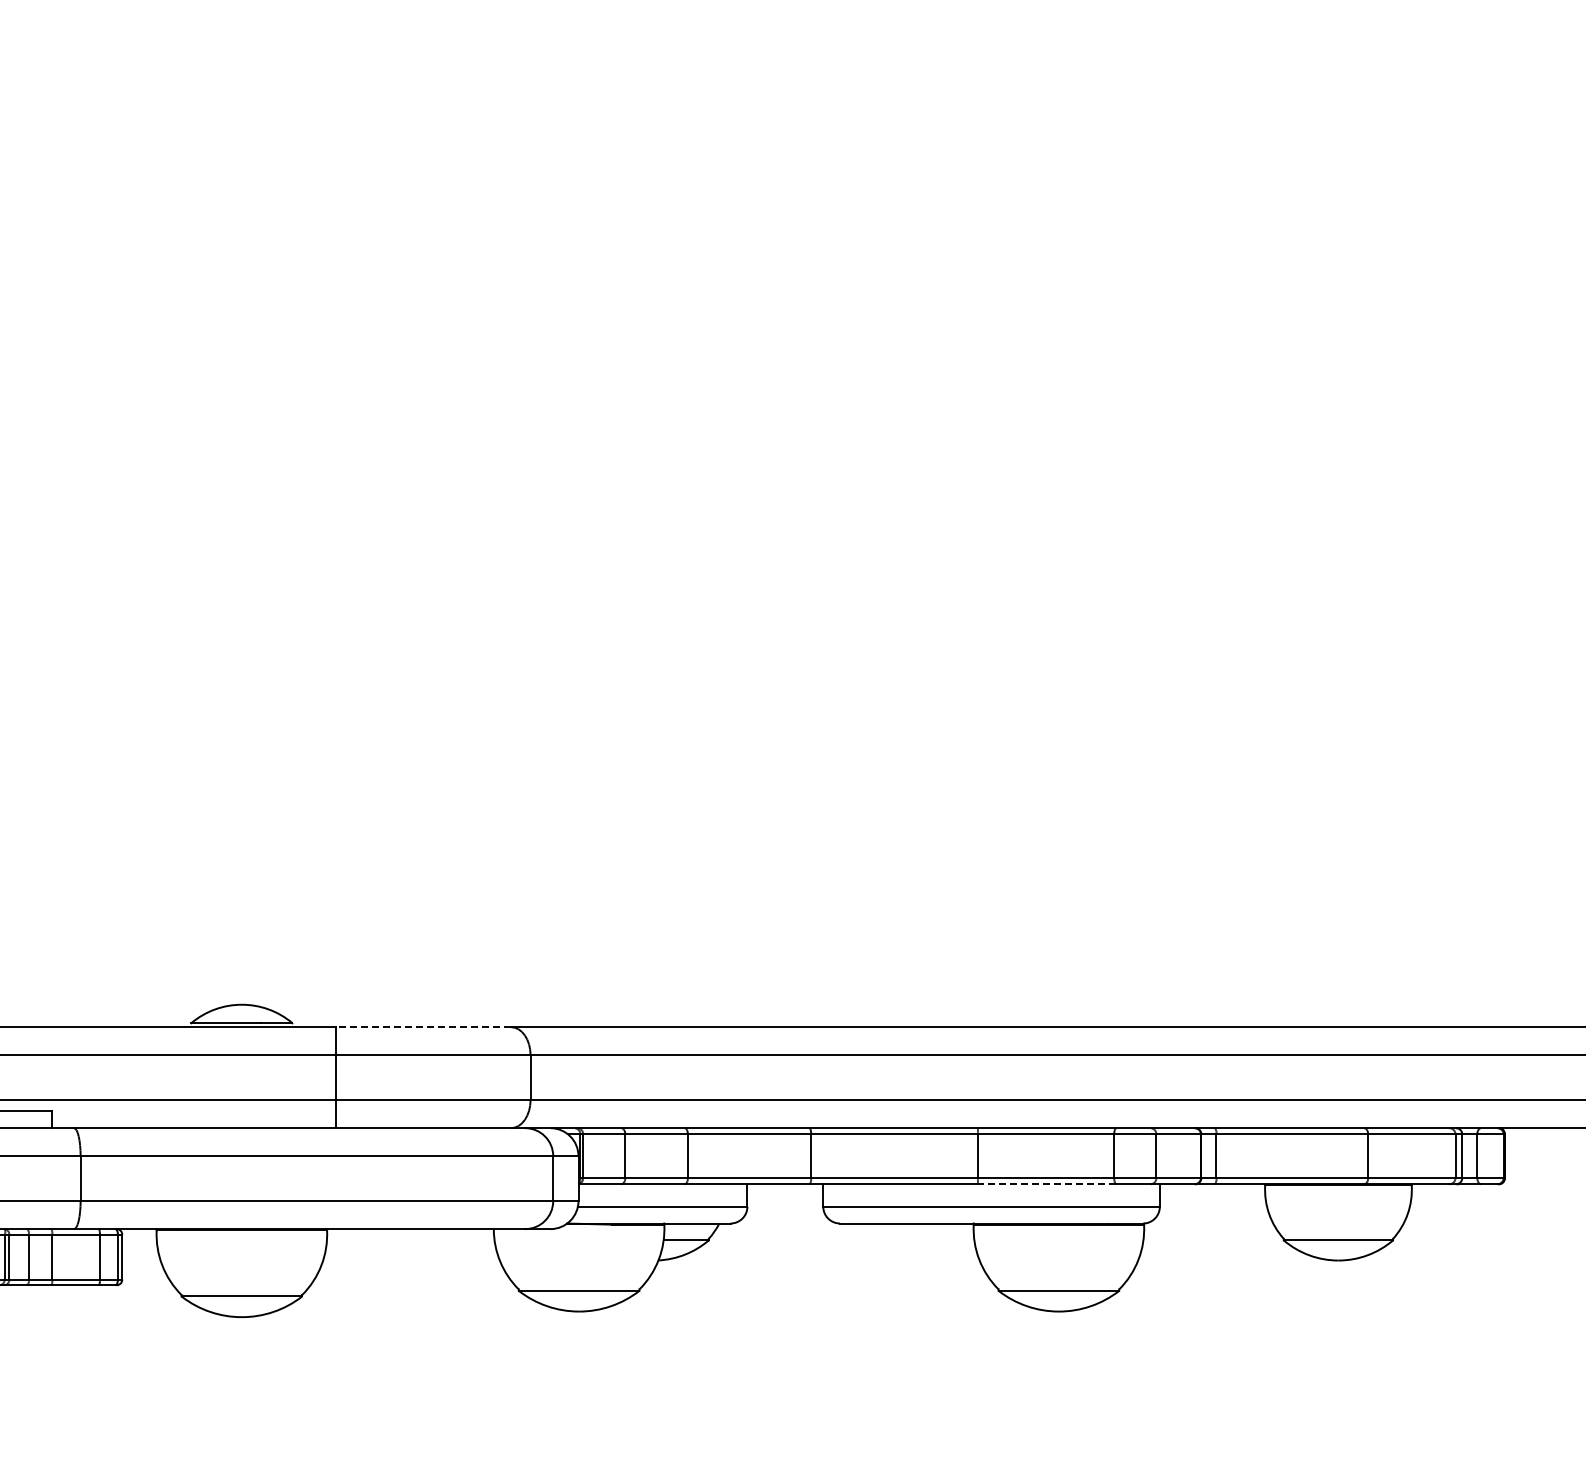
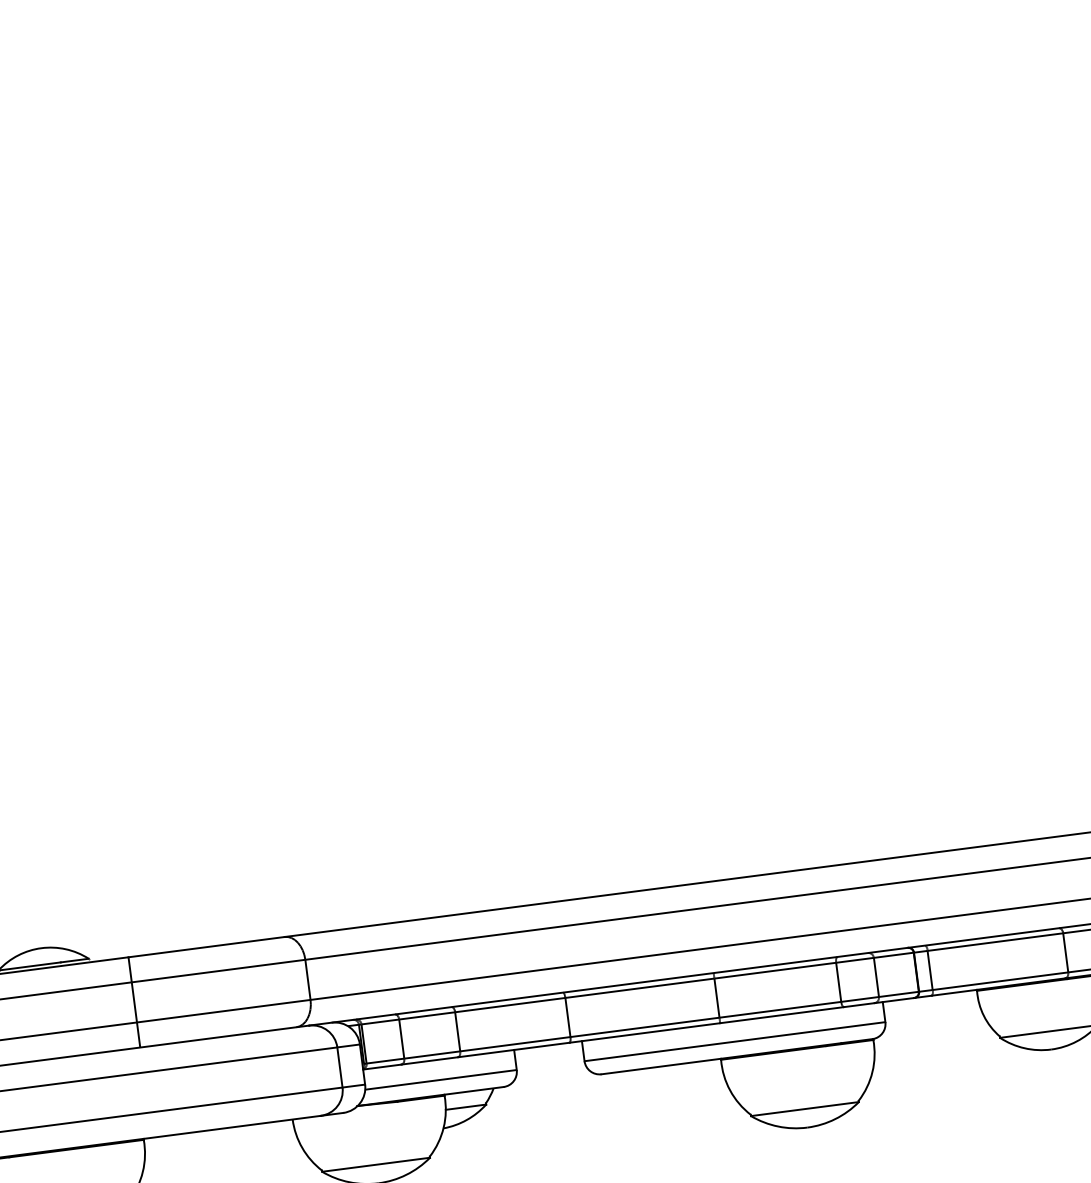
line: (423, 1027) -> (206, 947), dashed -> solid
line: (1046, 1184) -> (781, 1015), dashed -> solid

